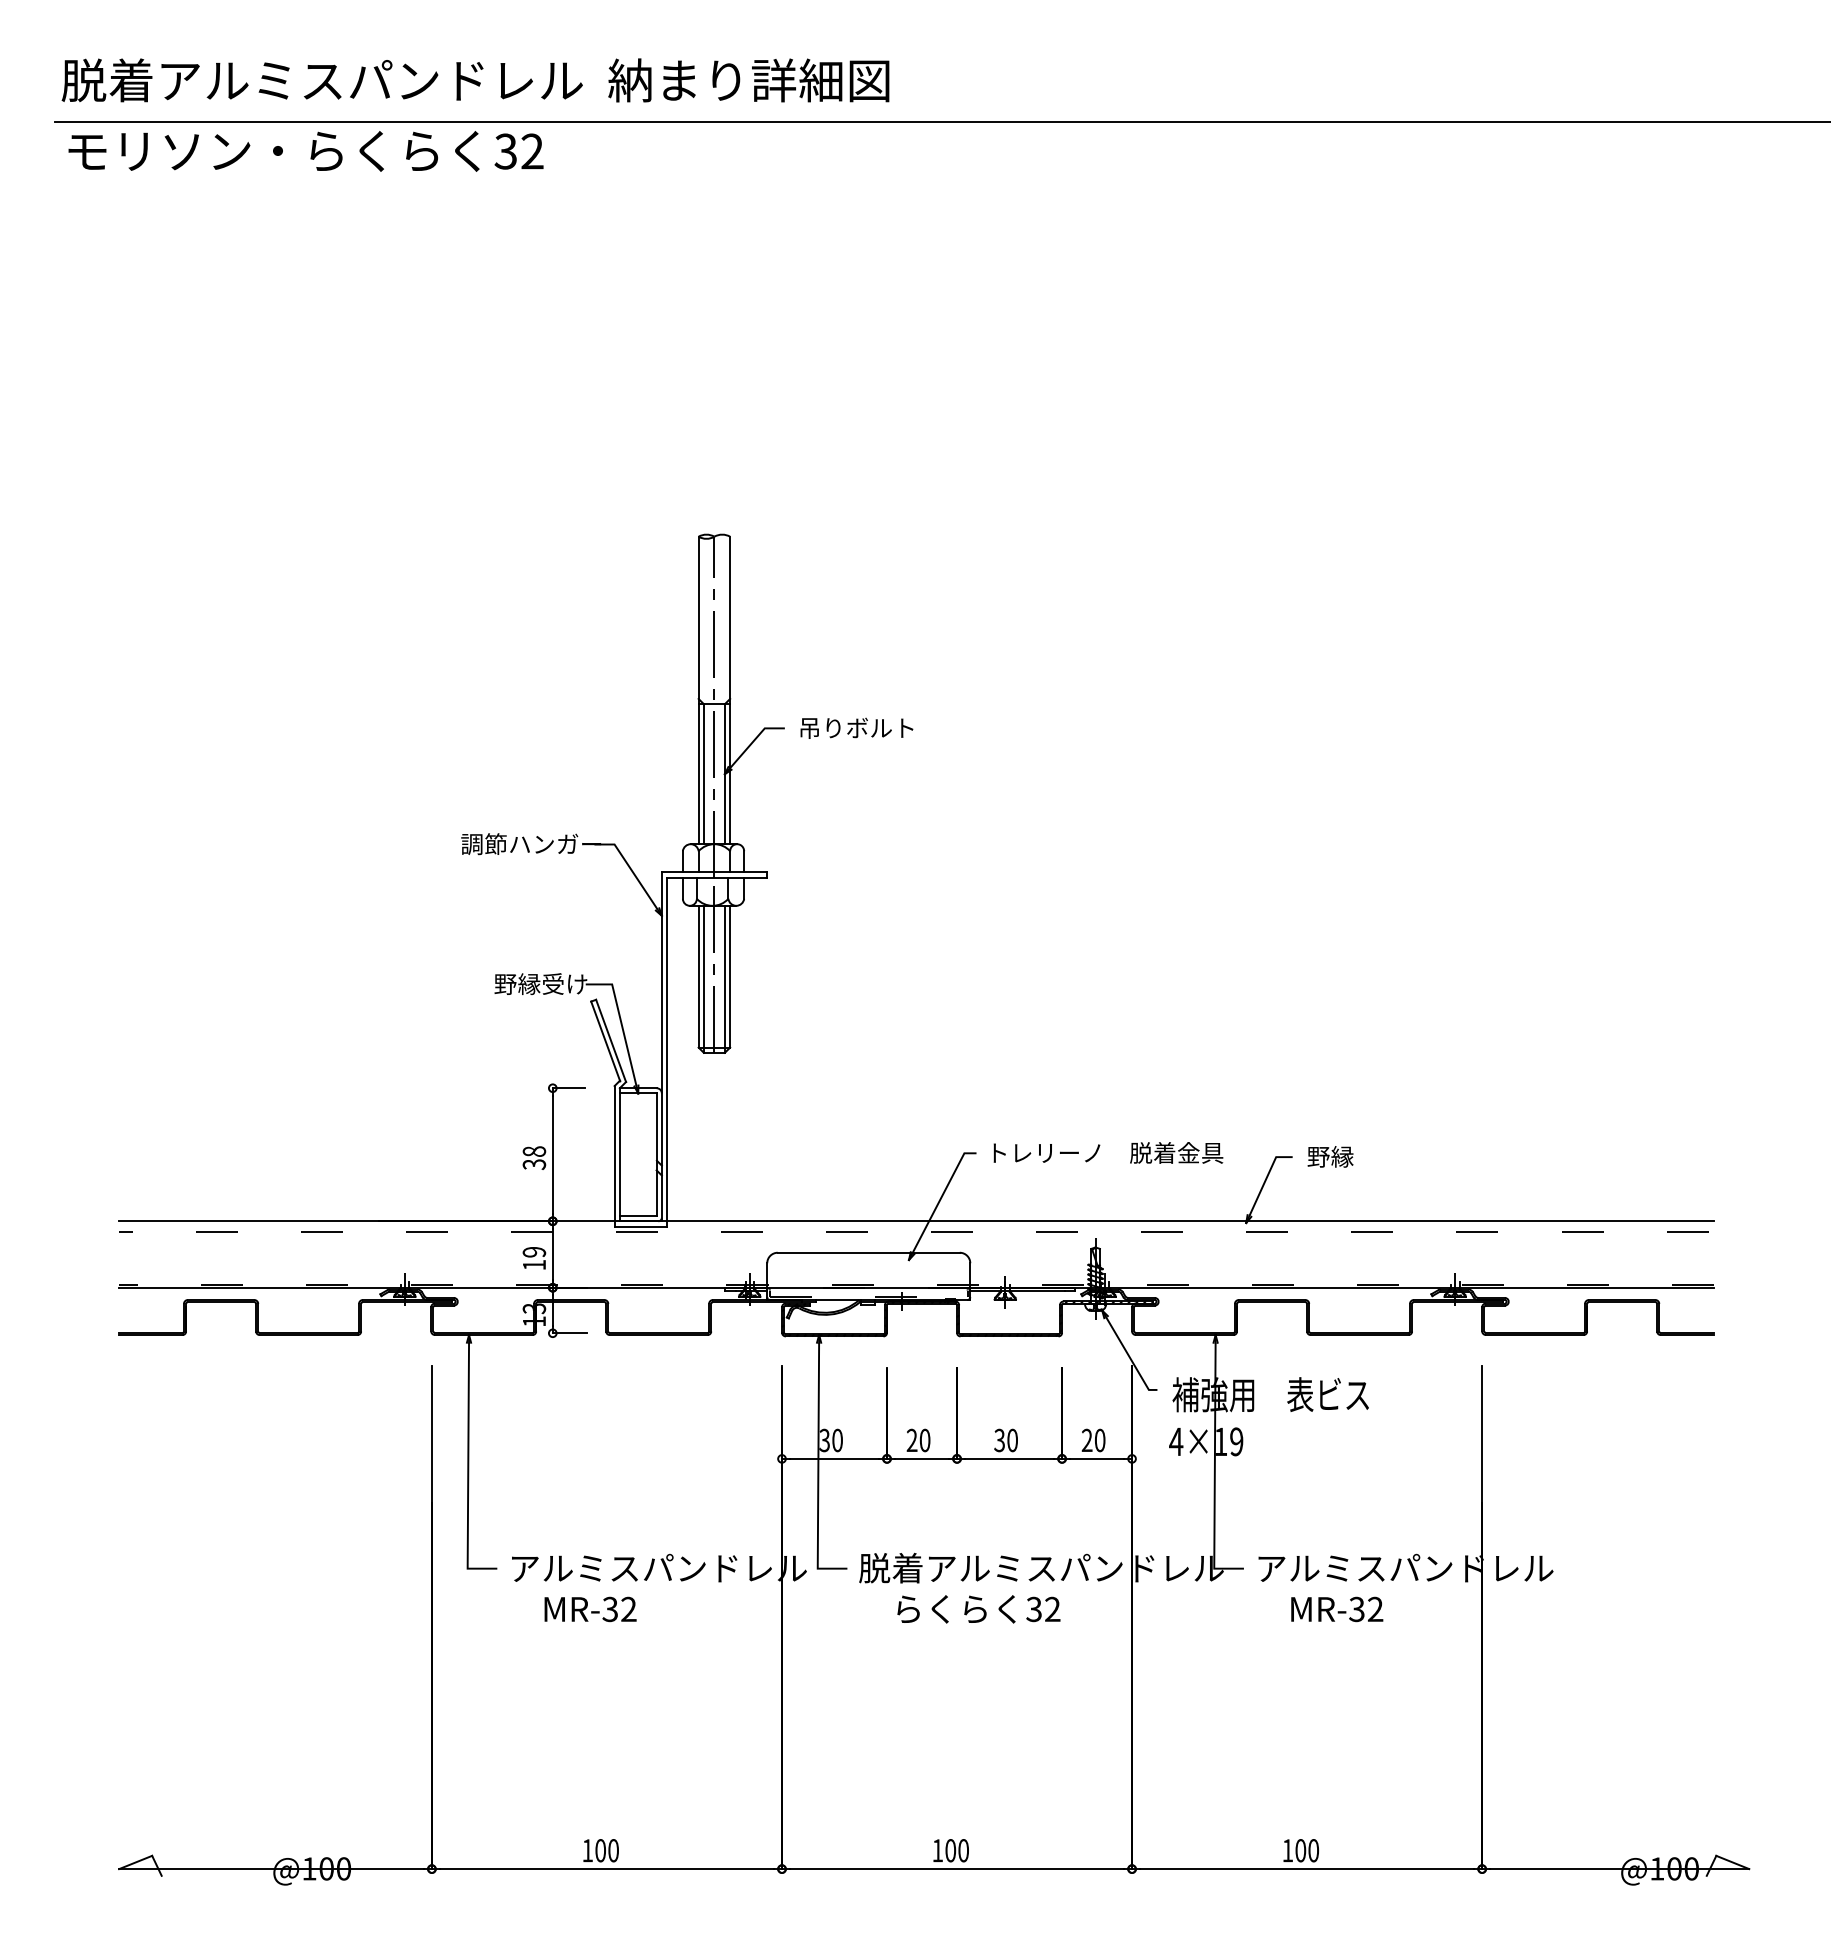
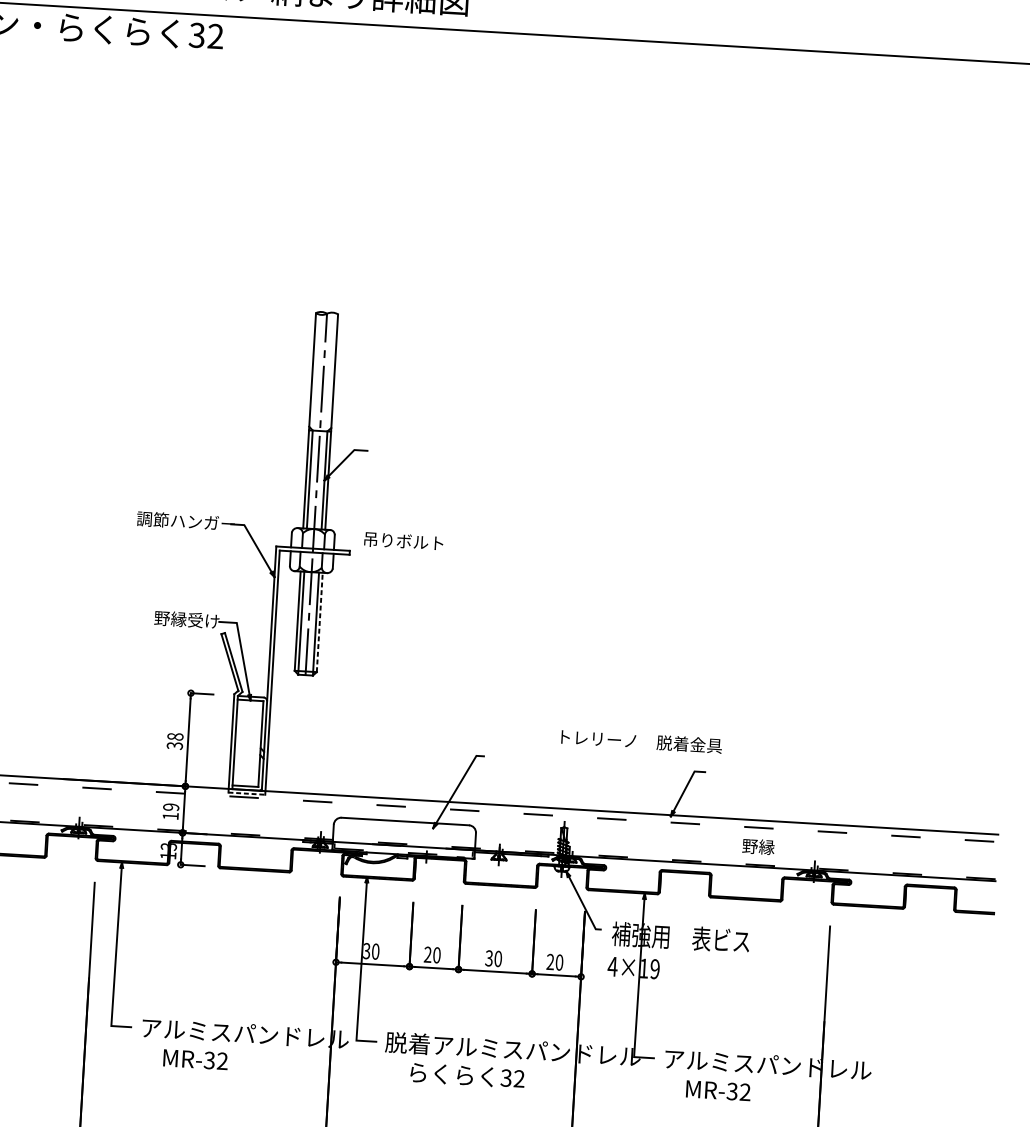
text: (856, 727) -> (403, 540), moved
line: (730, 976) -> (320, 622), solid -> dashed
text: (1108, 1152) -> (641, 741), moved
text: (1330, 1156) -> (758, 846), moved
line: (641, 1226) -> (247, 793), solid -> dashed

